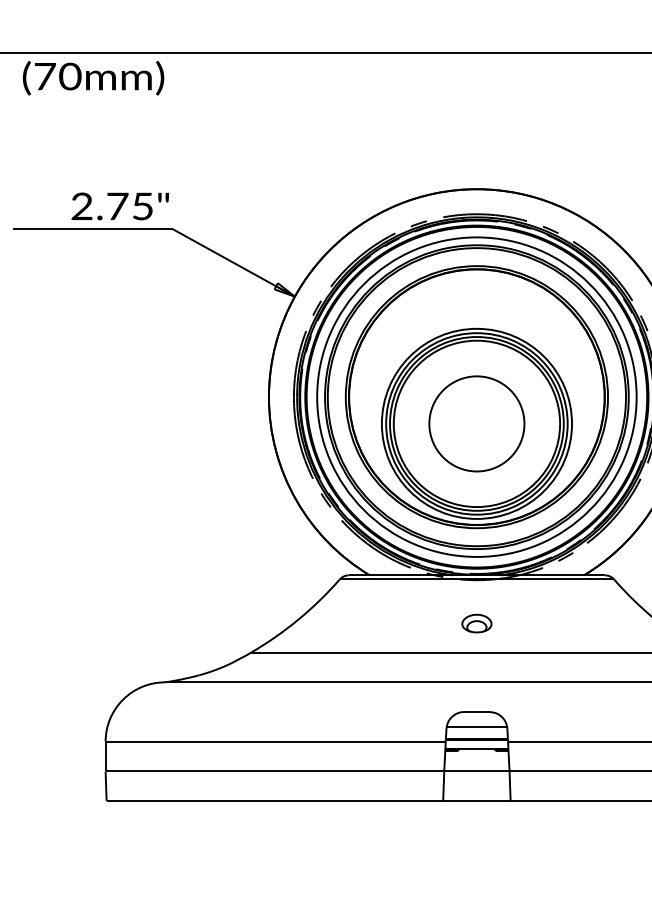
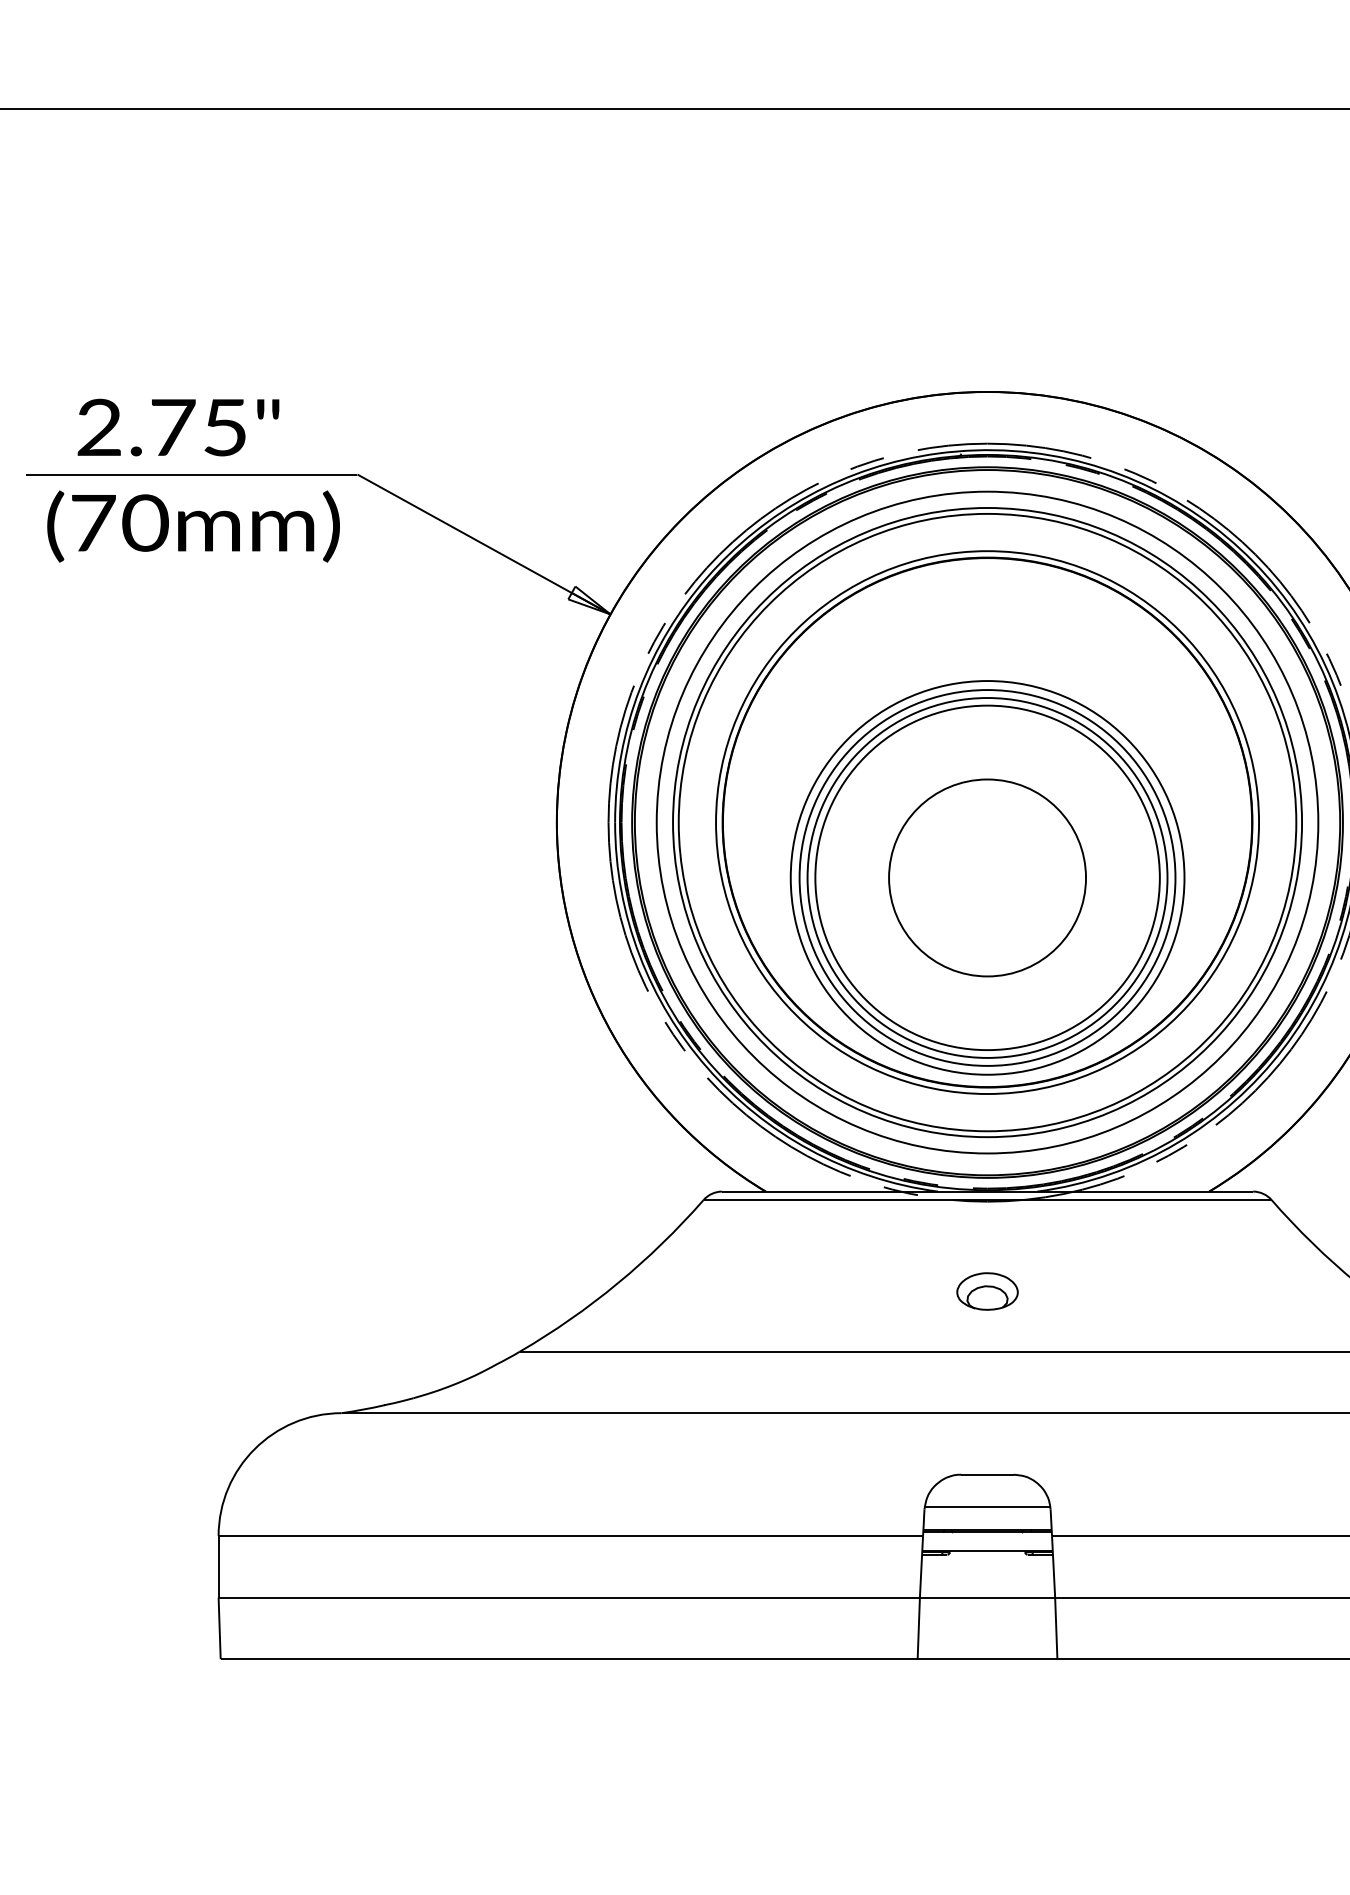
text: (93, 78) -> (193, 527), moved
text: (119, 206) -> (176, 427), moved

